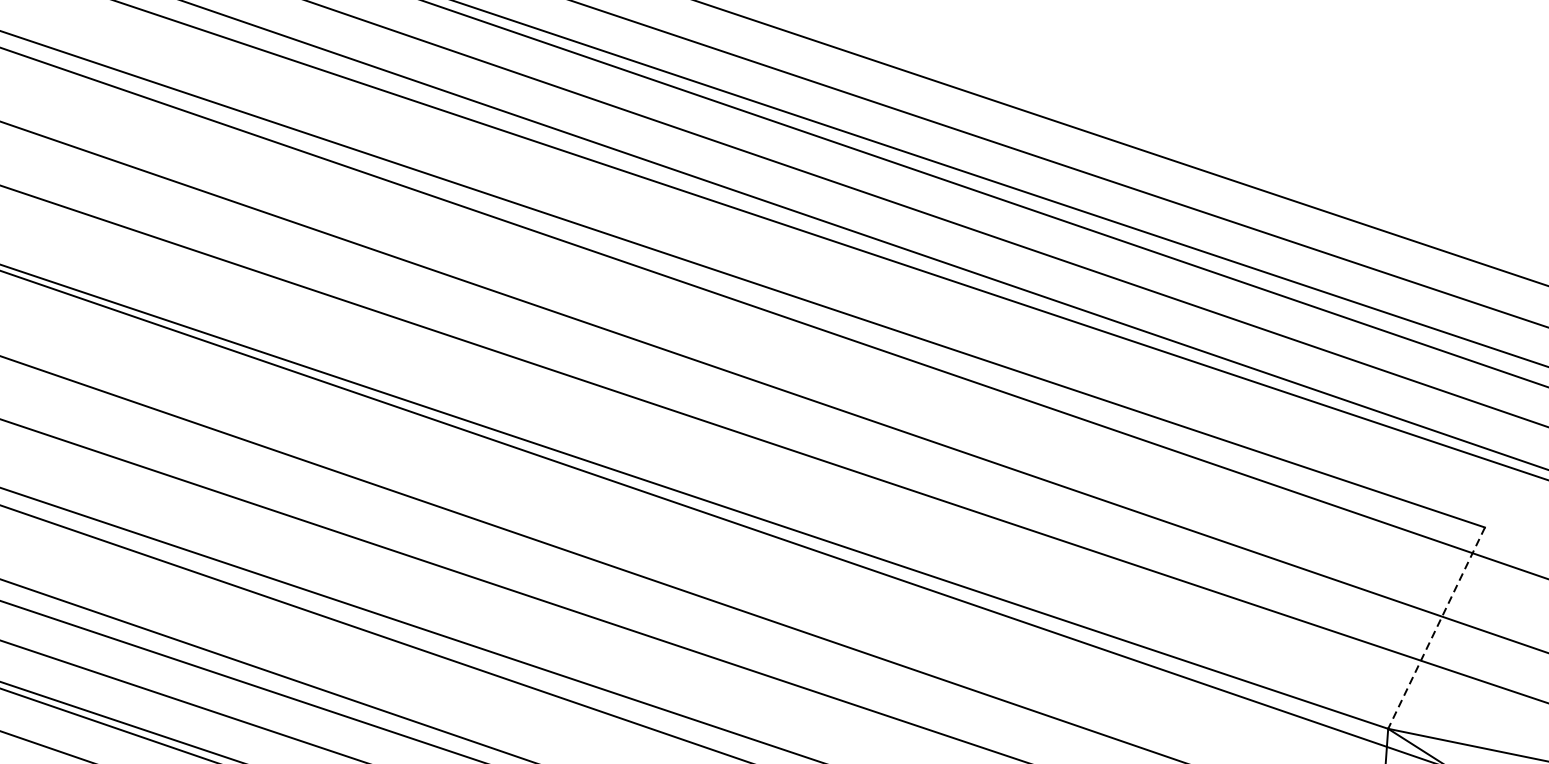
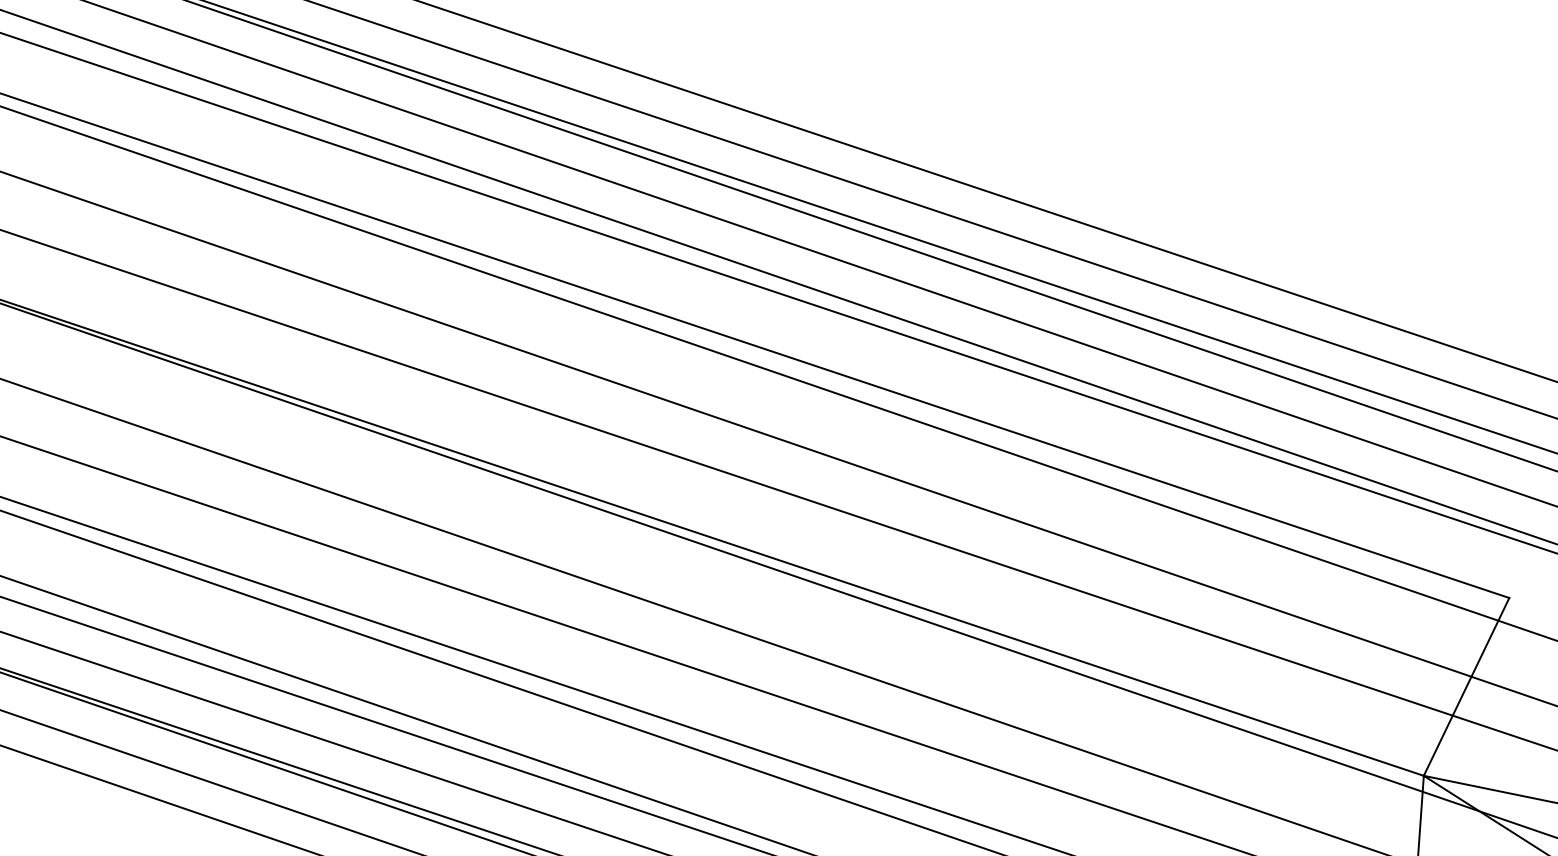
line: (1436, 627) -> (1466, 686), dashed -> solid

